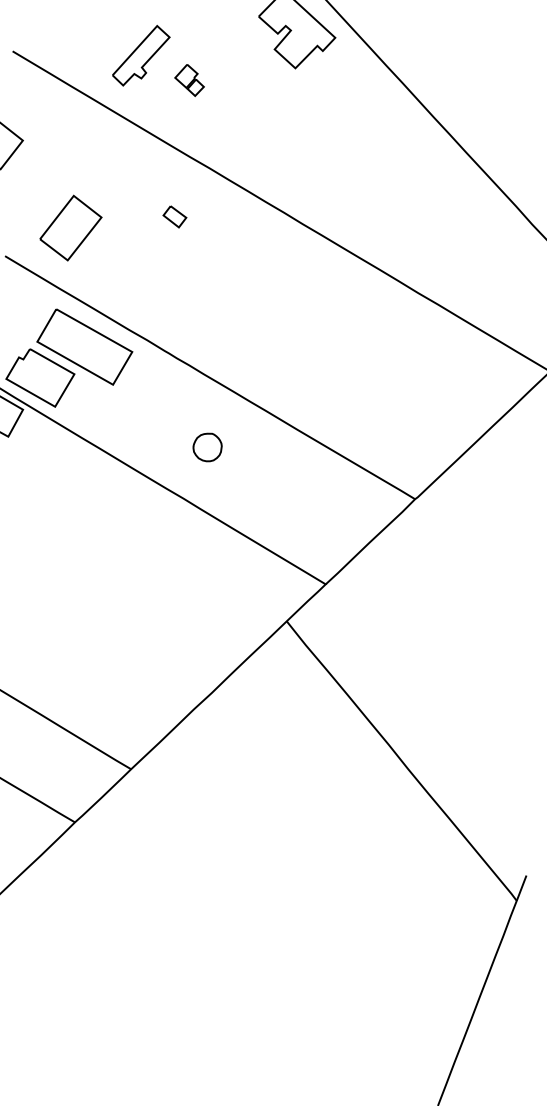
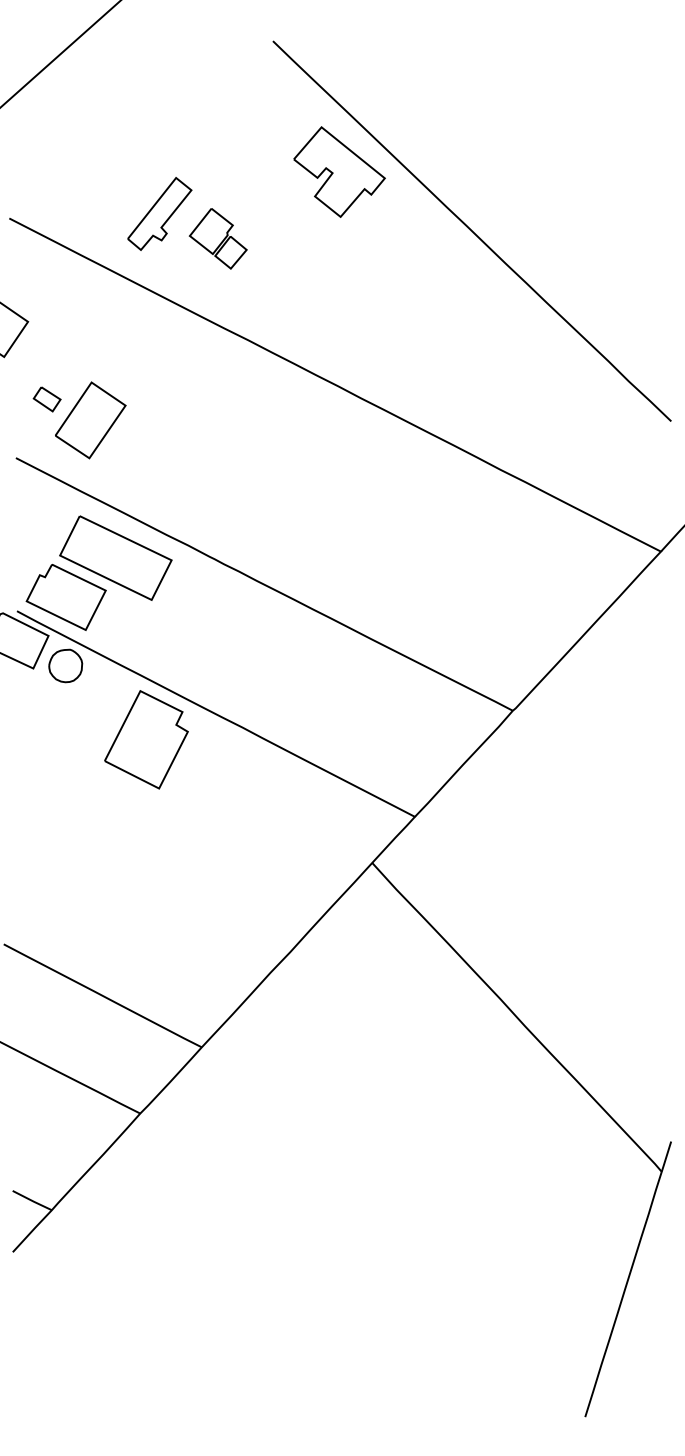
part: (189, 79) -> (217, 238), size x1.67
part: (174, 216) -> (46, 399), moved
part: (207, 446) -> (65, 665), moved
part: (100, 503) -> (146, 739), added

